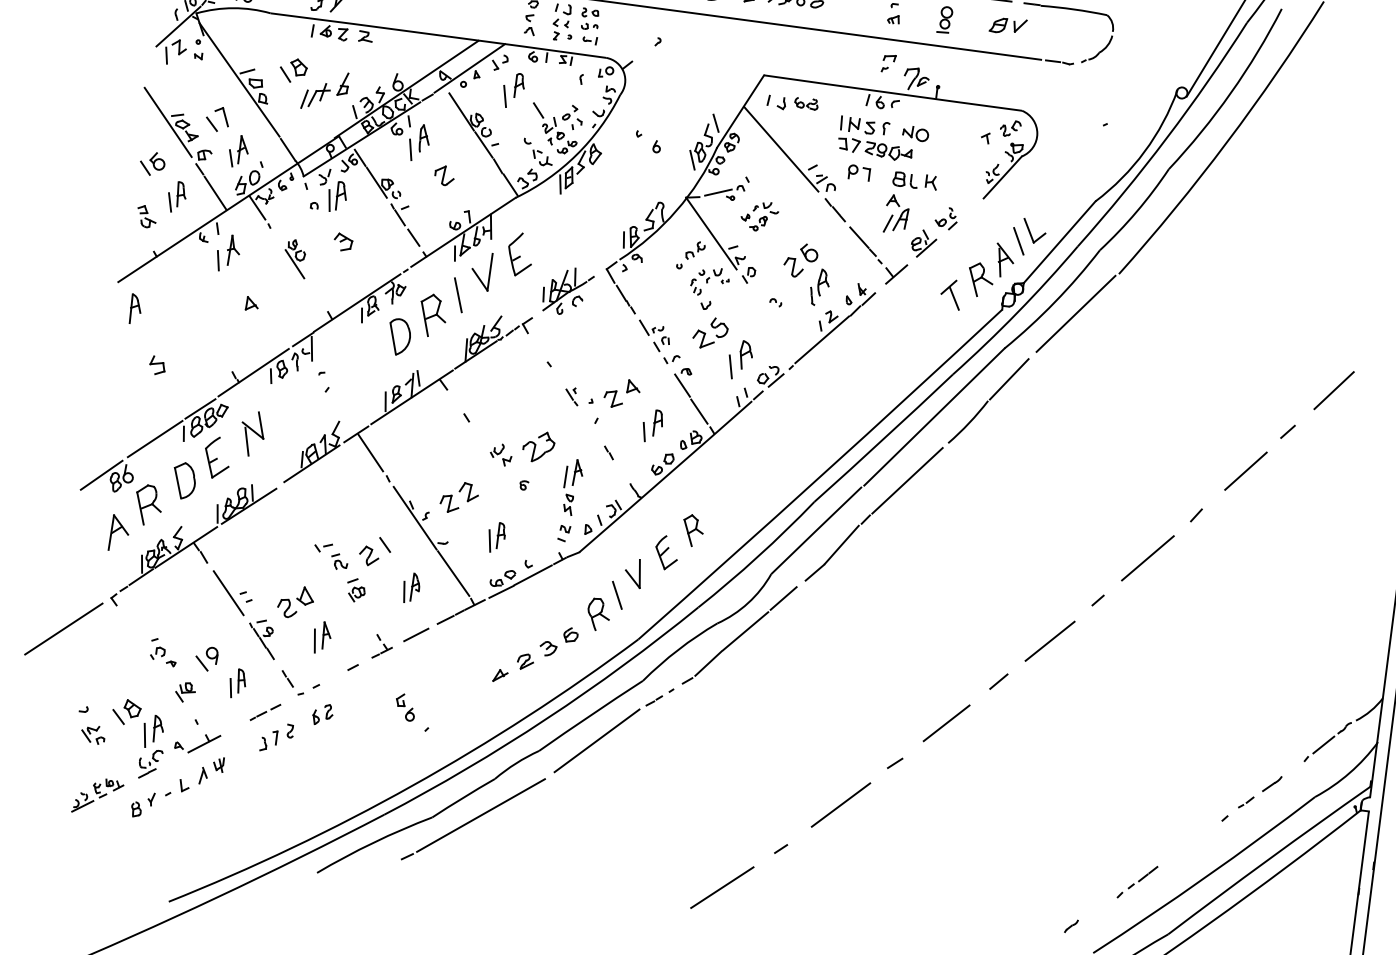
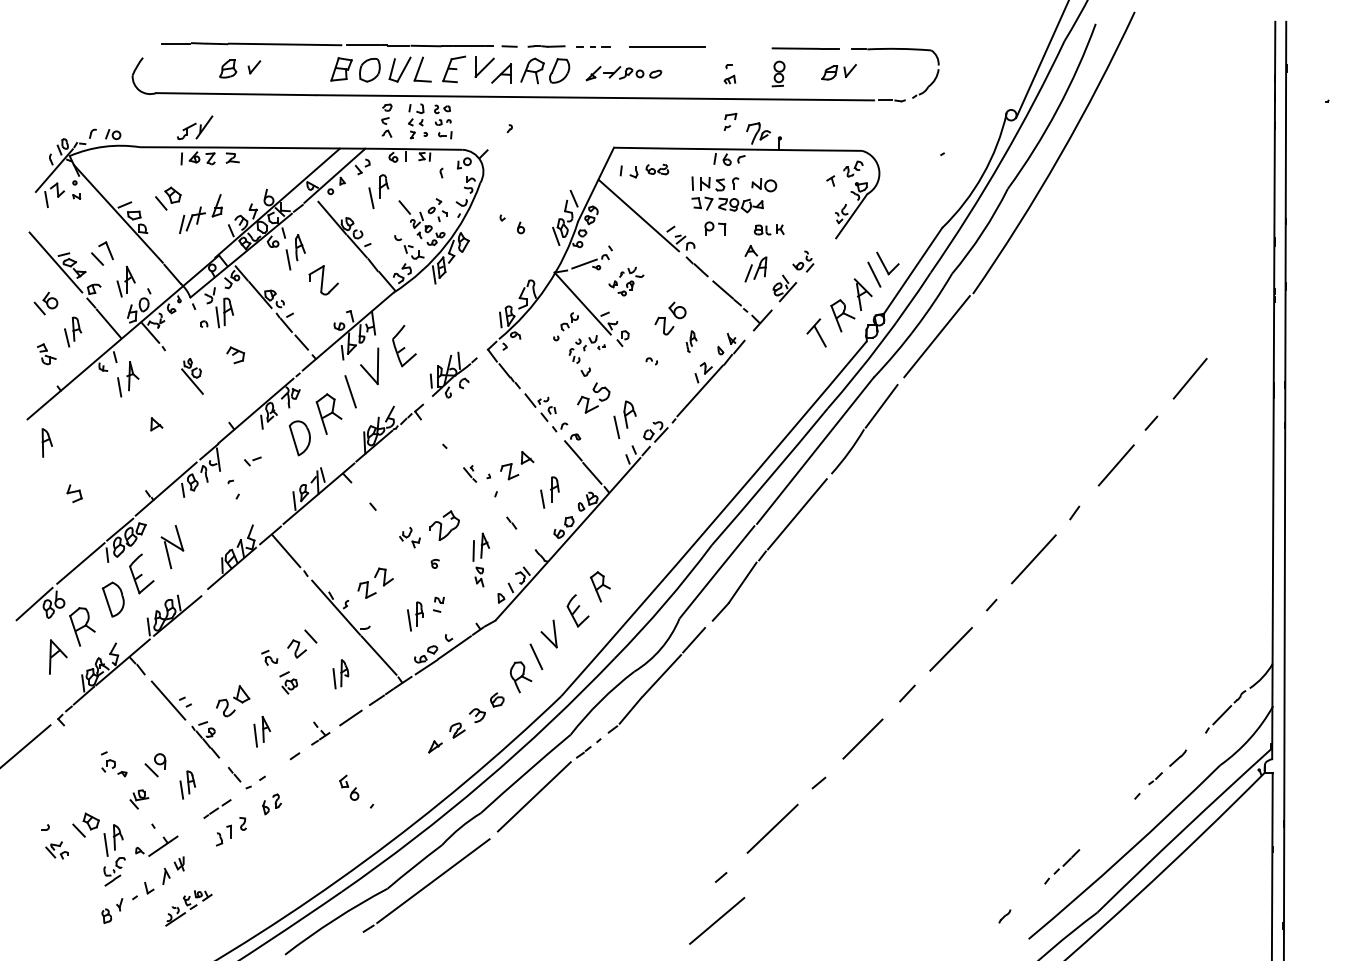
part: (444, 175) -> (323, 280), size x1.6
part: (914, 180) -> (768, 229), size x0.7
part: (819, 287) -> (691, 341), size x0.6
part: (563, 533) -> (438, 604), moved
part: (323, 547) -> (252, 461), moved
part: (97, 796) -> (188, 908), moved
line: (722, 887) -> (717, 920), moved

